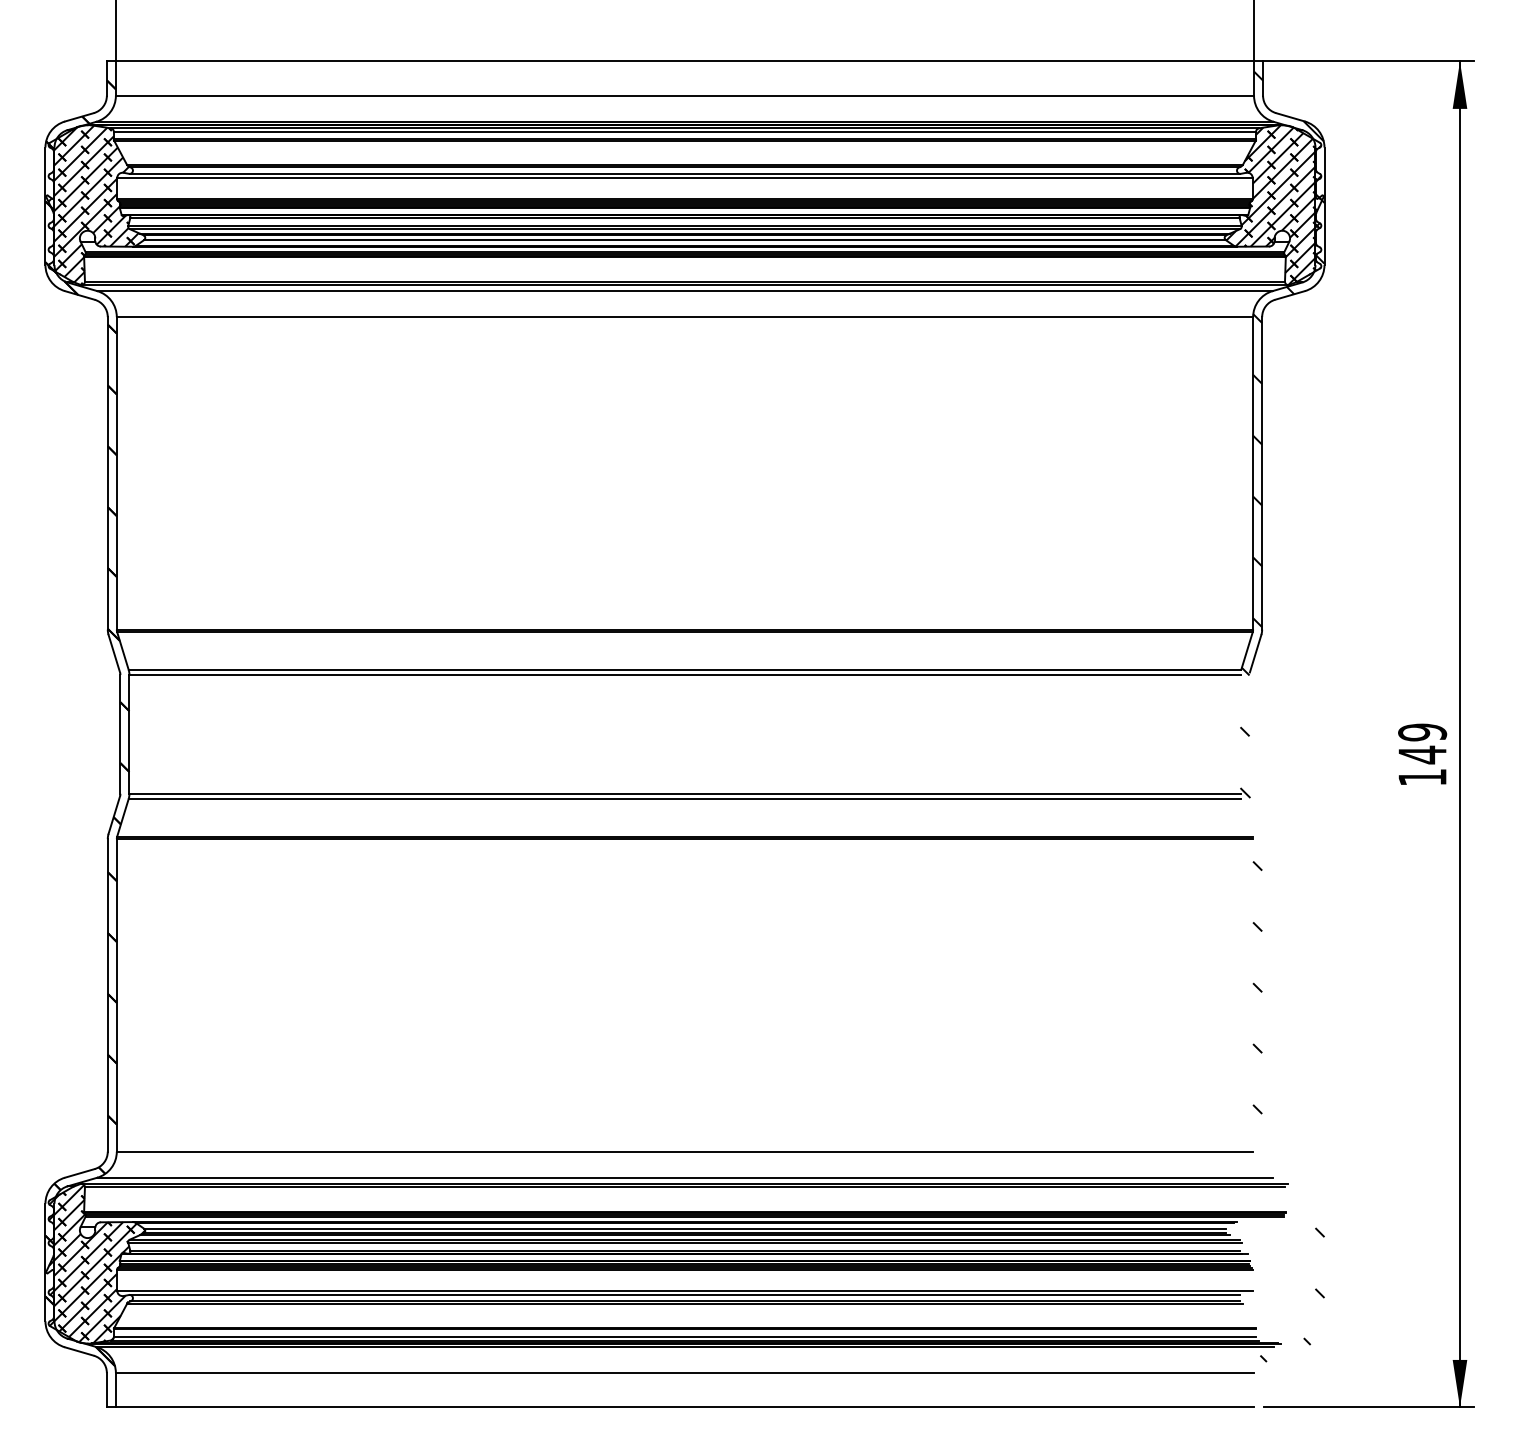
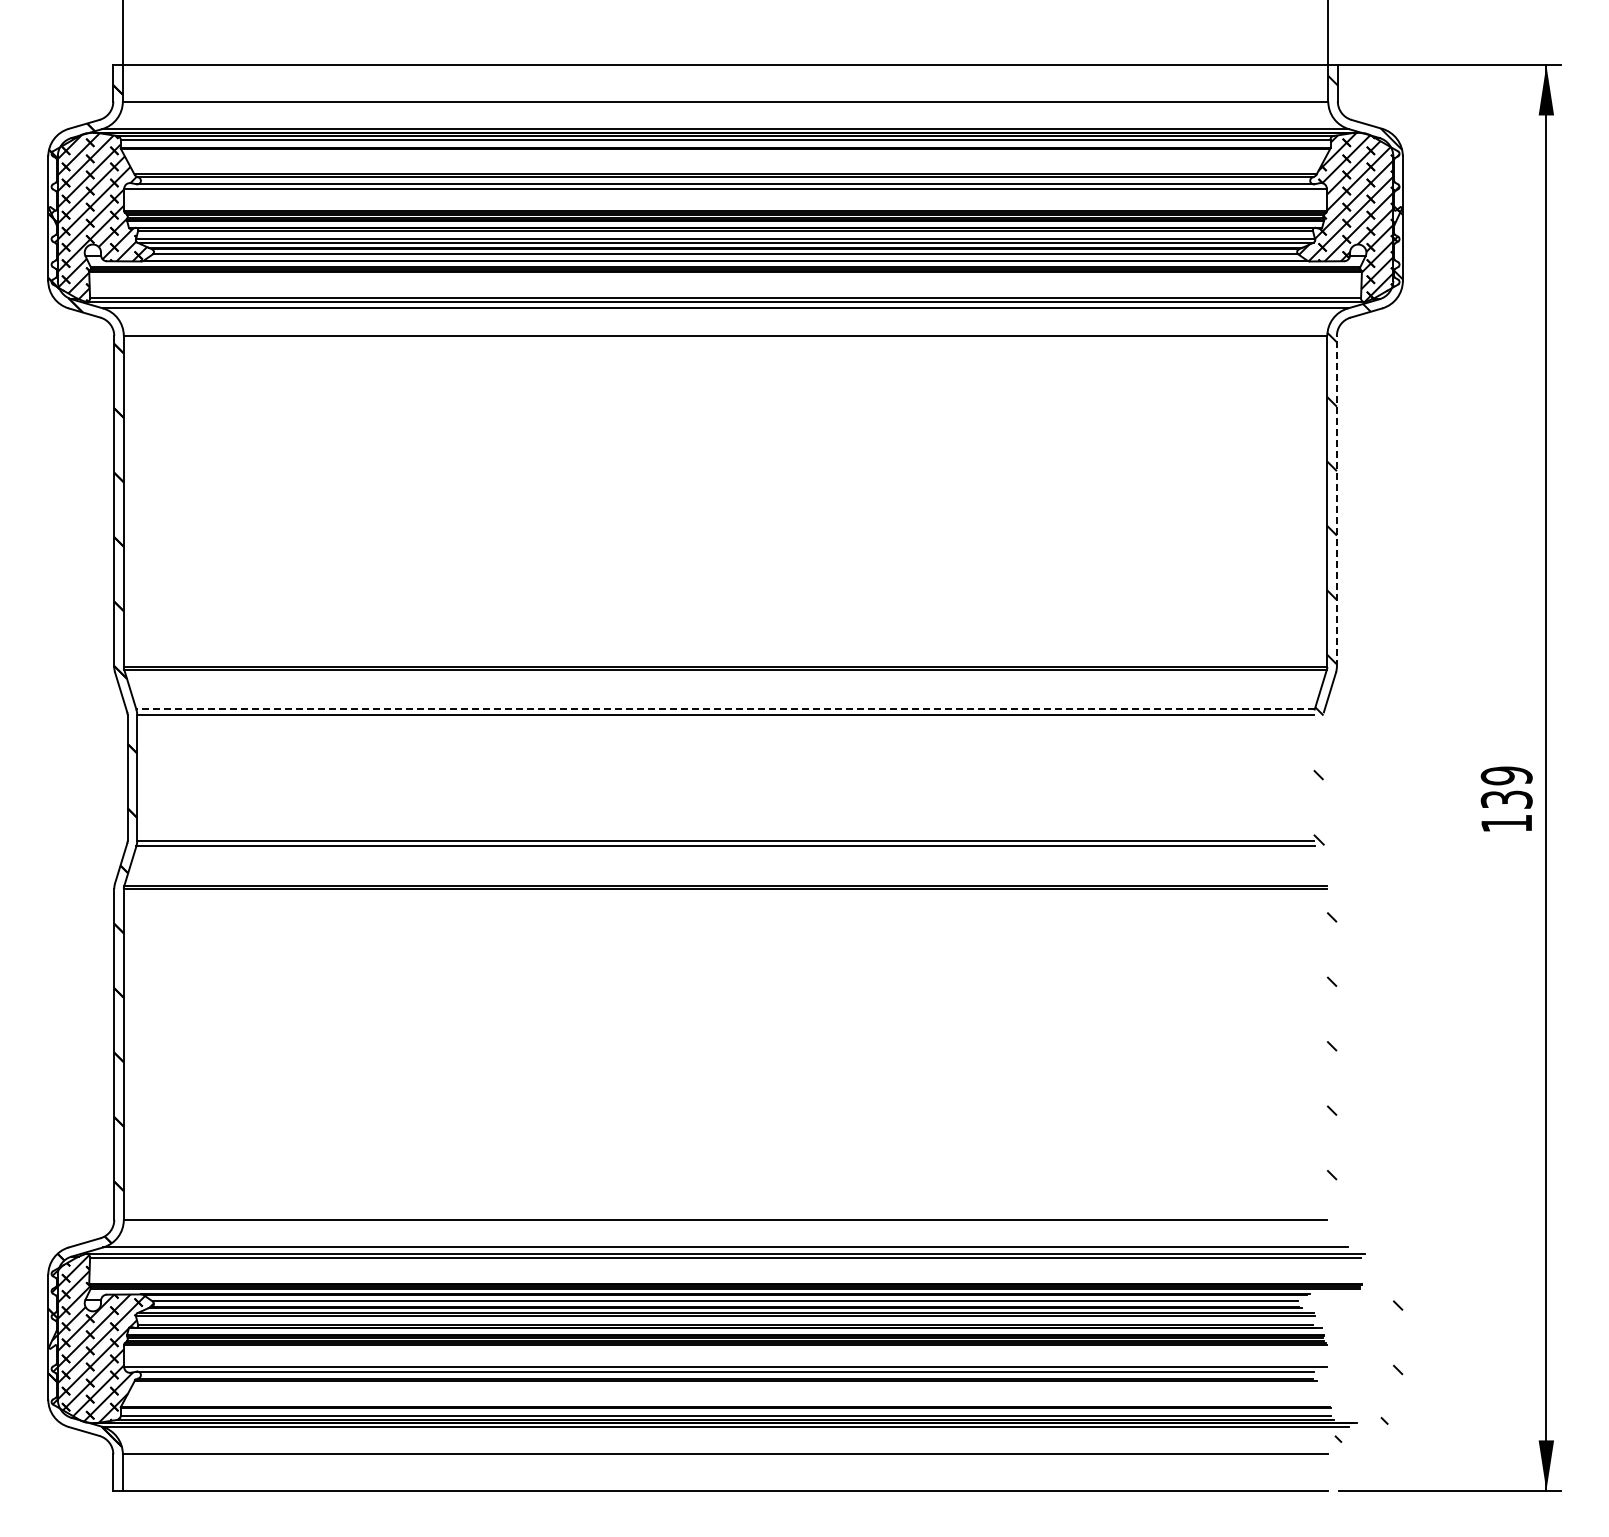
line: (1261, 472) -> (1336, 500), solid -> dashed
line: (684, 669) -> (725, 709), solid -> dashed
text: (1422, 754) -> (1506, 799), 149 -> 139

